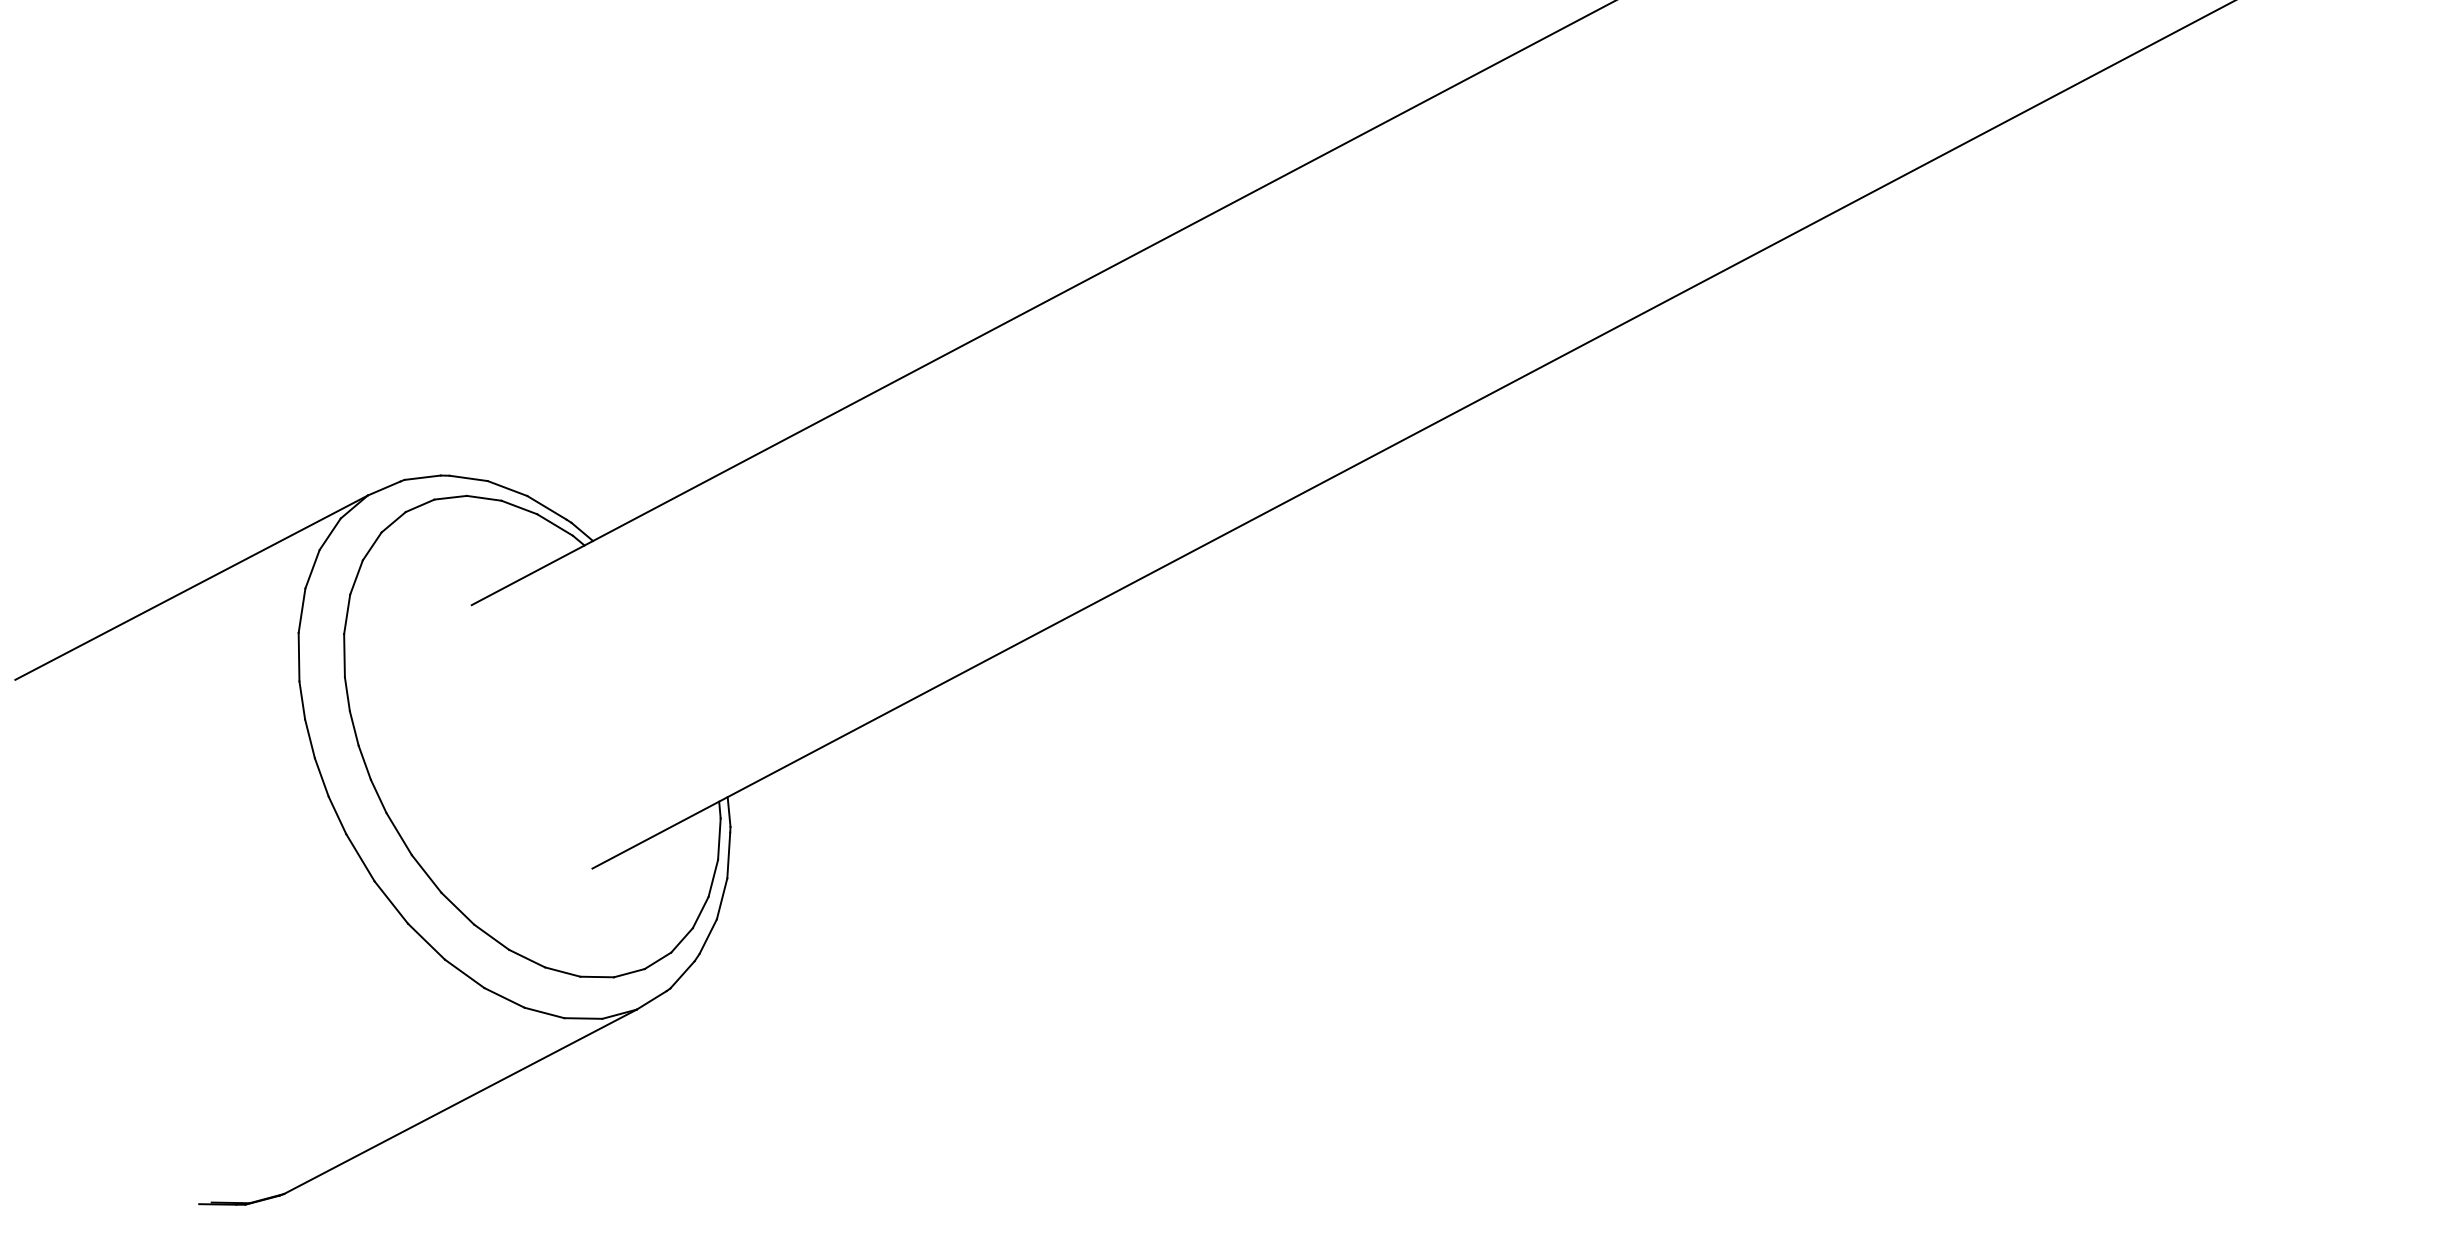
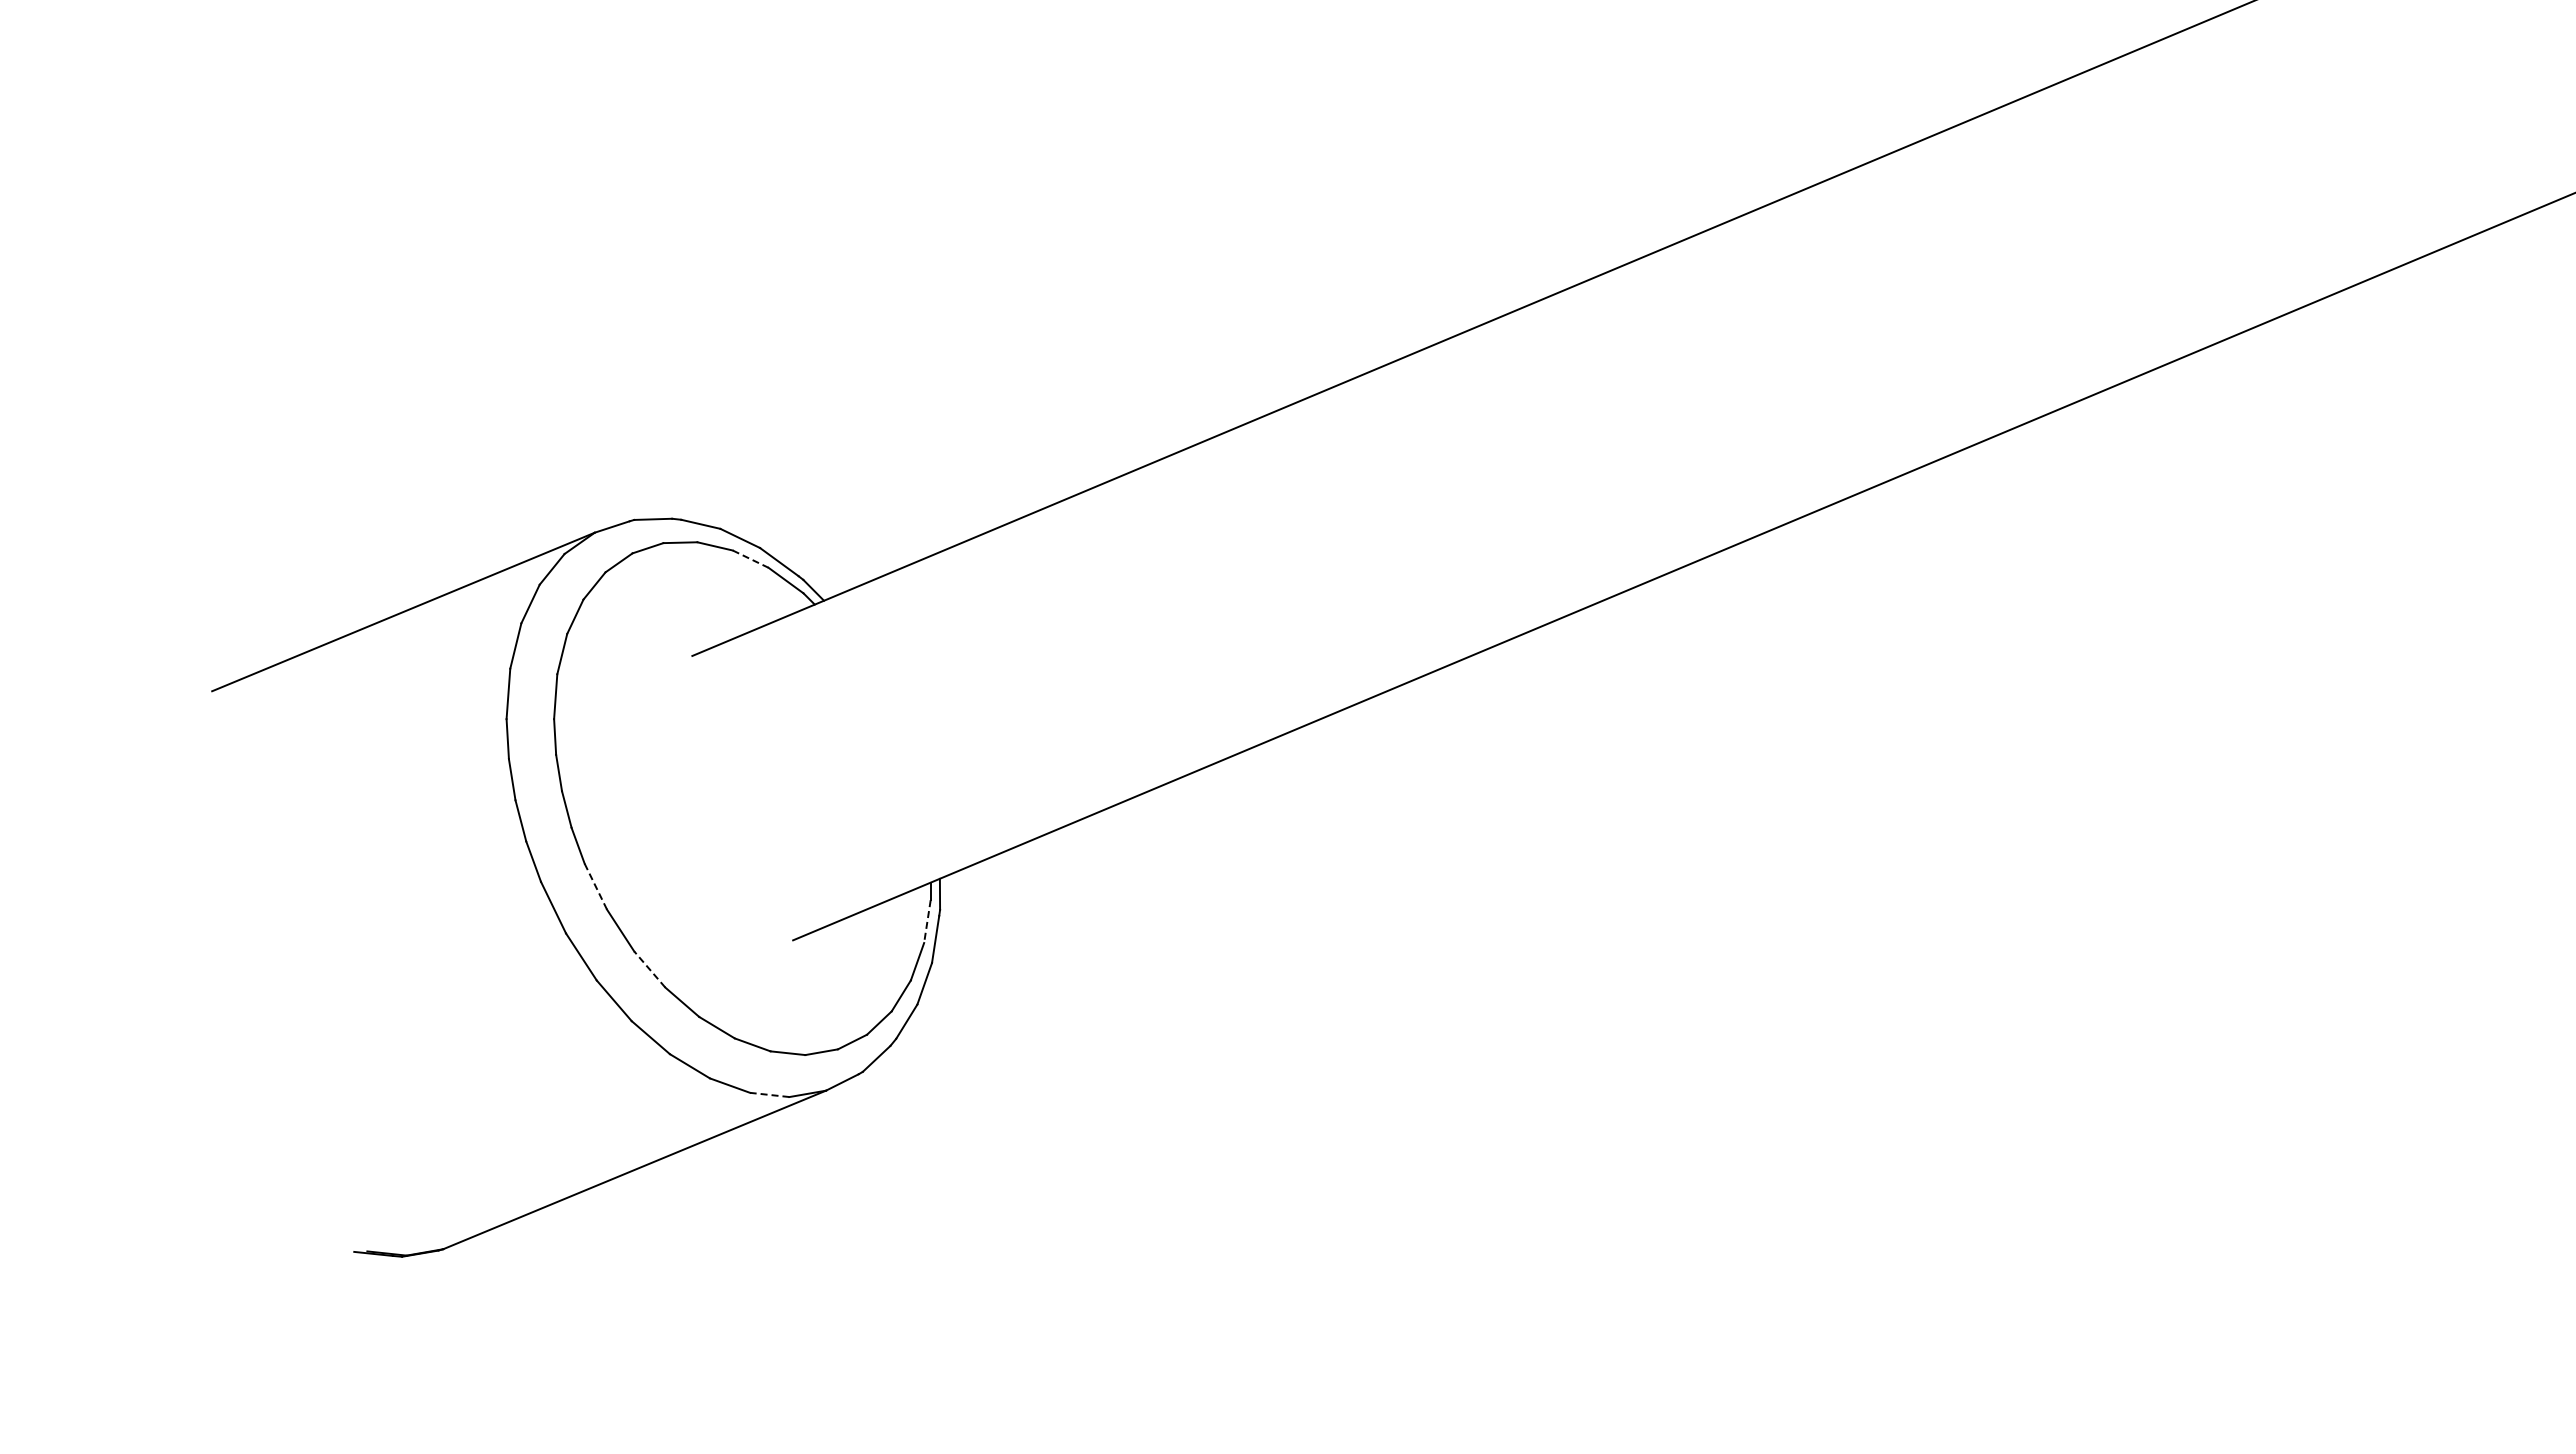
line: (519, 507) -> (750, 559), solid -> dashed
line: (398, 833) -> (595, 886), solid -> dashed
line: (719, 839) -> (927, 921), solid -> dashed
line: (457, 908) -> (649, 969), solid -> dashed
line: (583, 1018) -> (769, 1094), solid -> dashed

